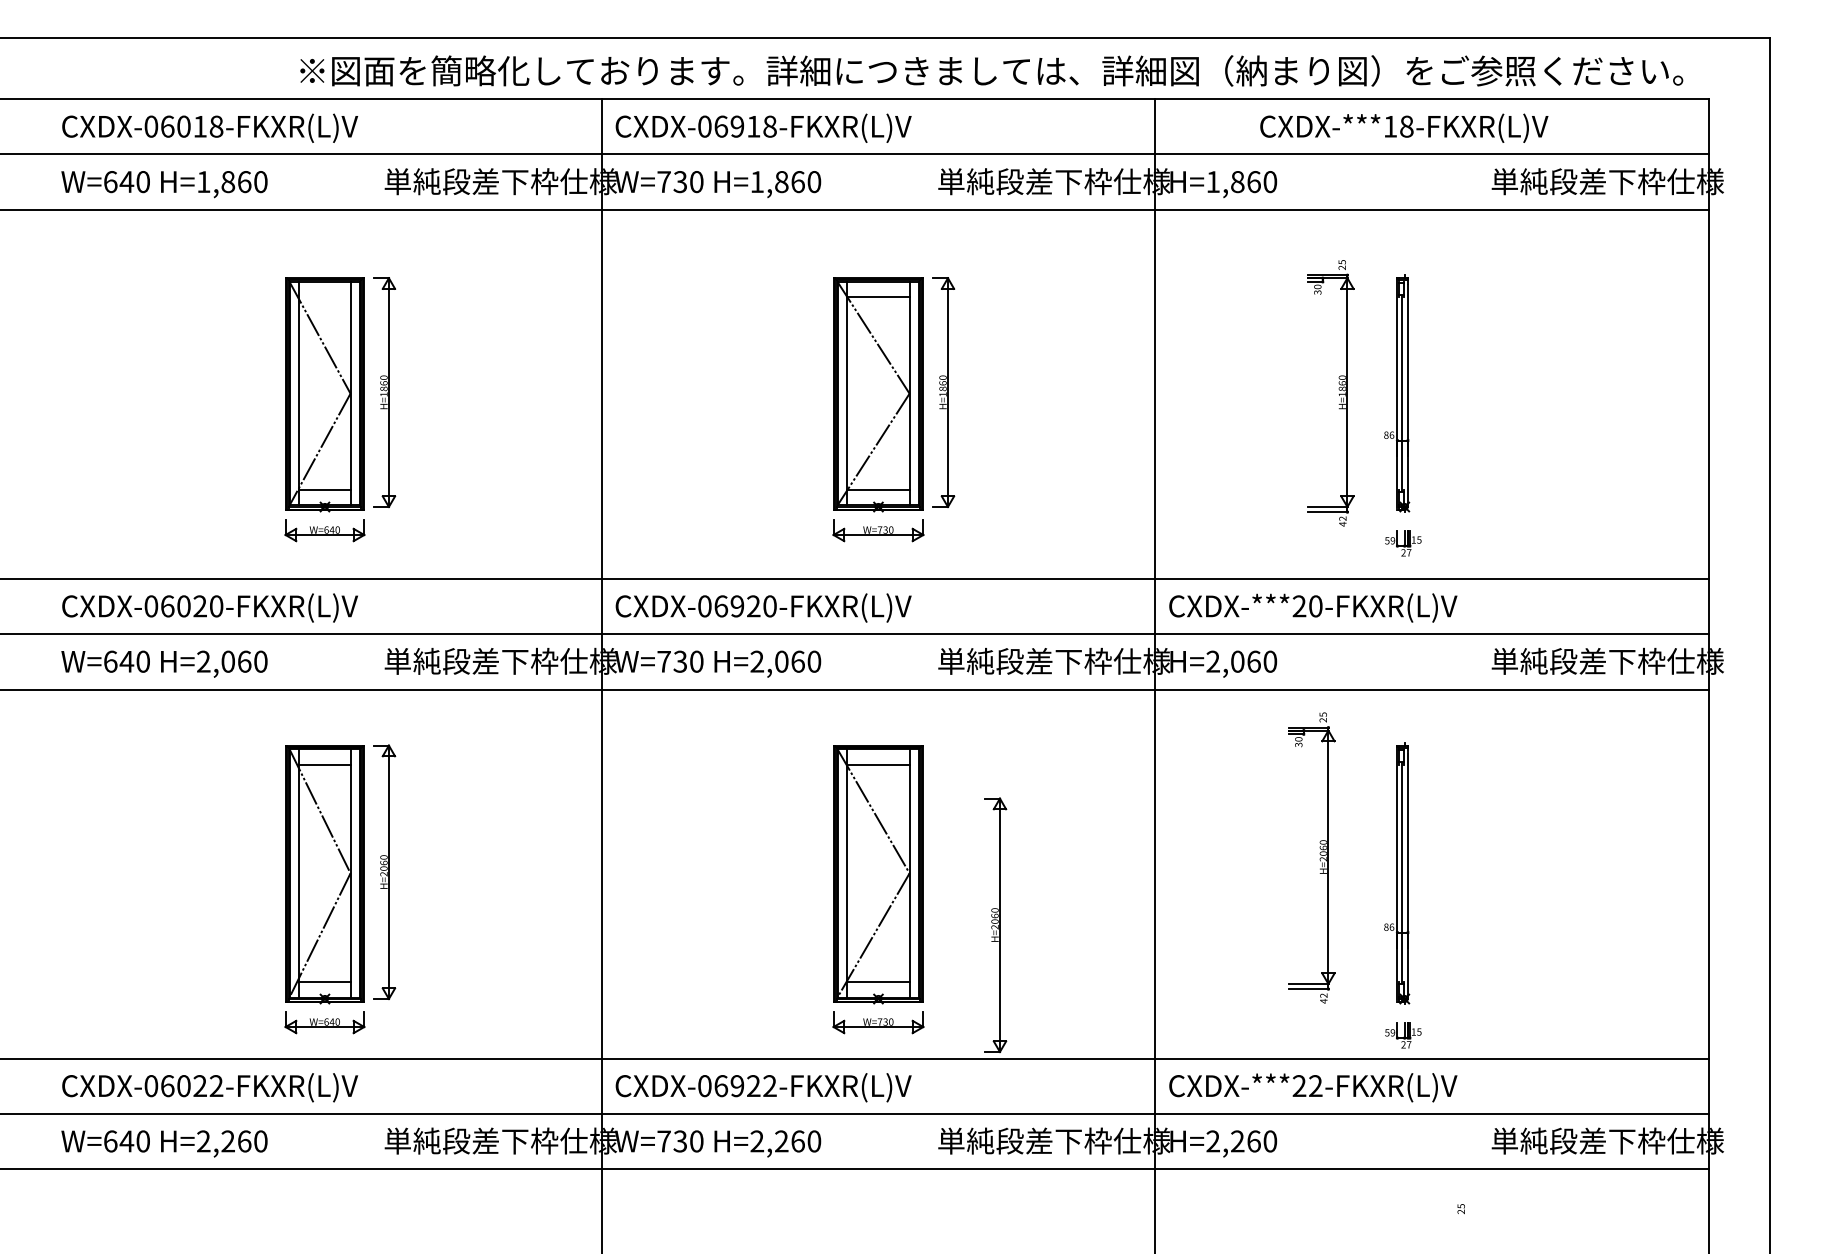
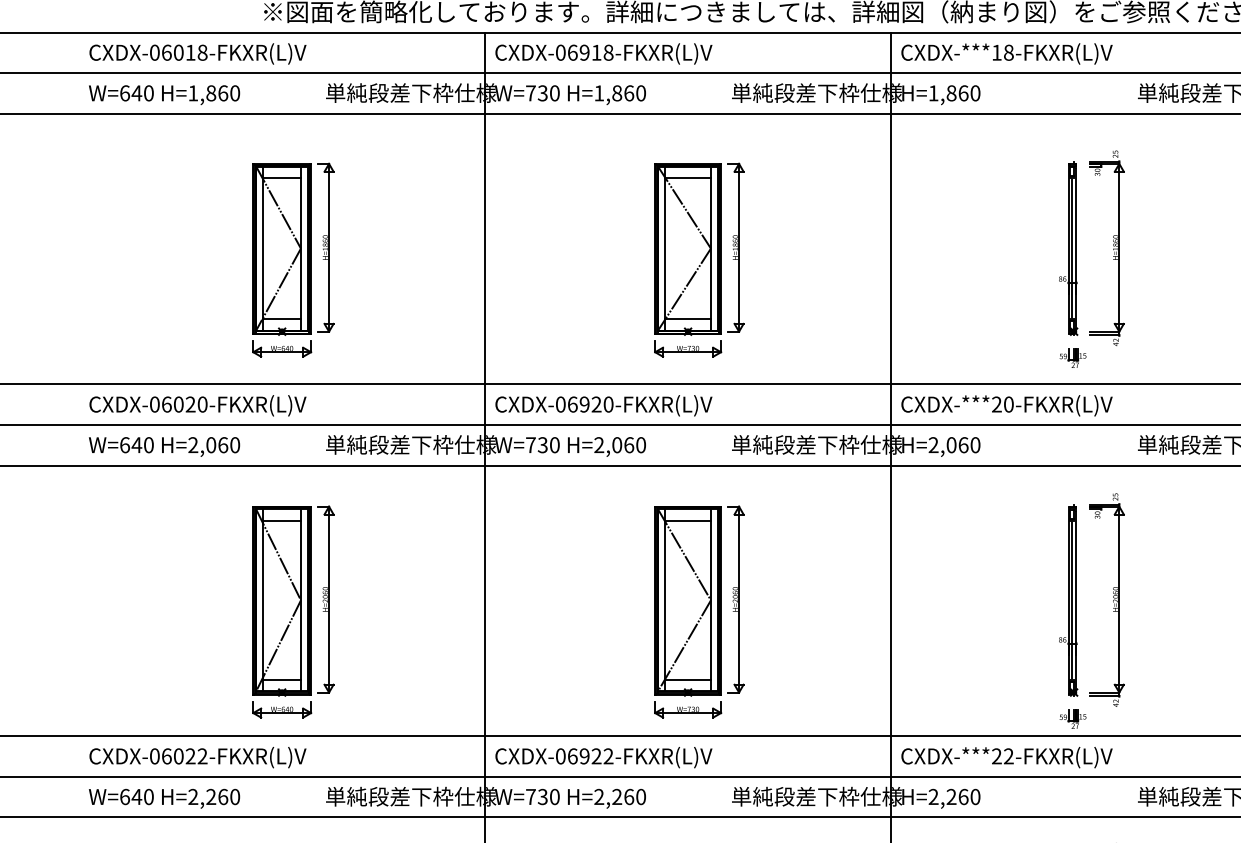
text: (1404, 127) -> (1007, 53), moved
line: (324, 297) -> (281, 178), added
part: (1338, 389) -> (1112, 245), moved
part: (1319, 858) -> (1112, 600), moved
part: (995, 924) -> (735, 599), moved

